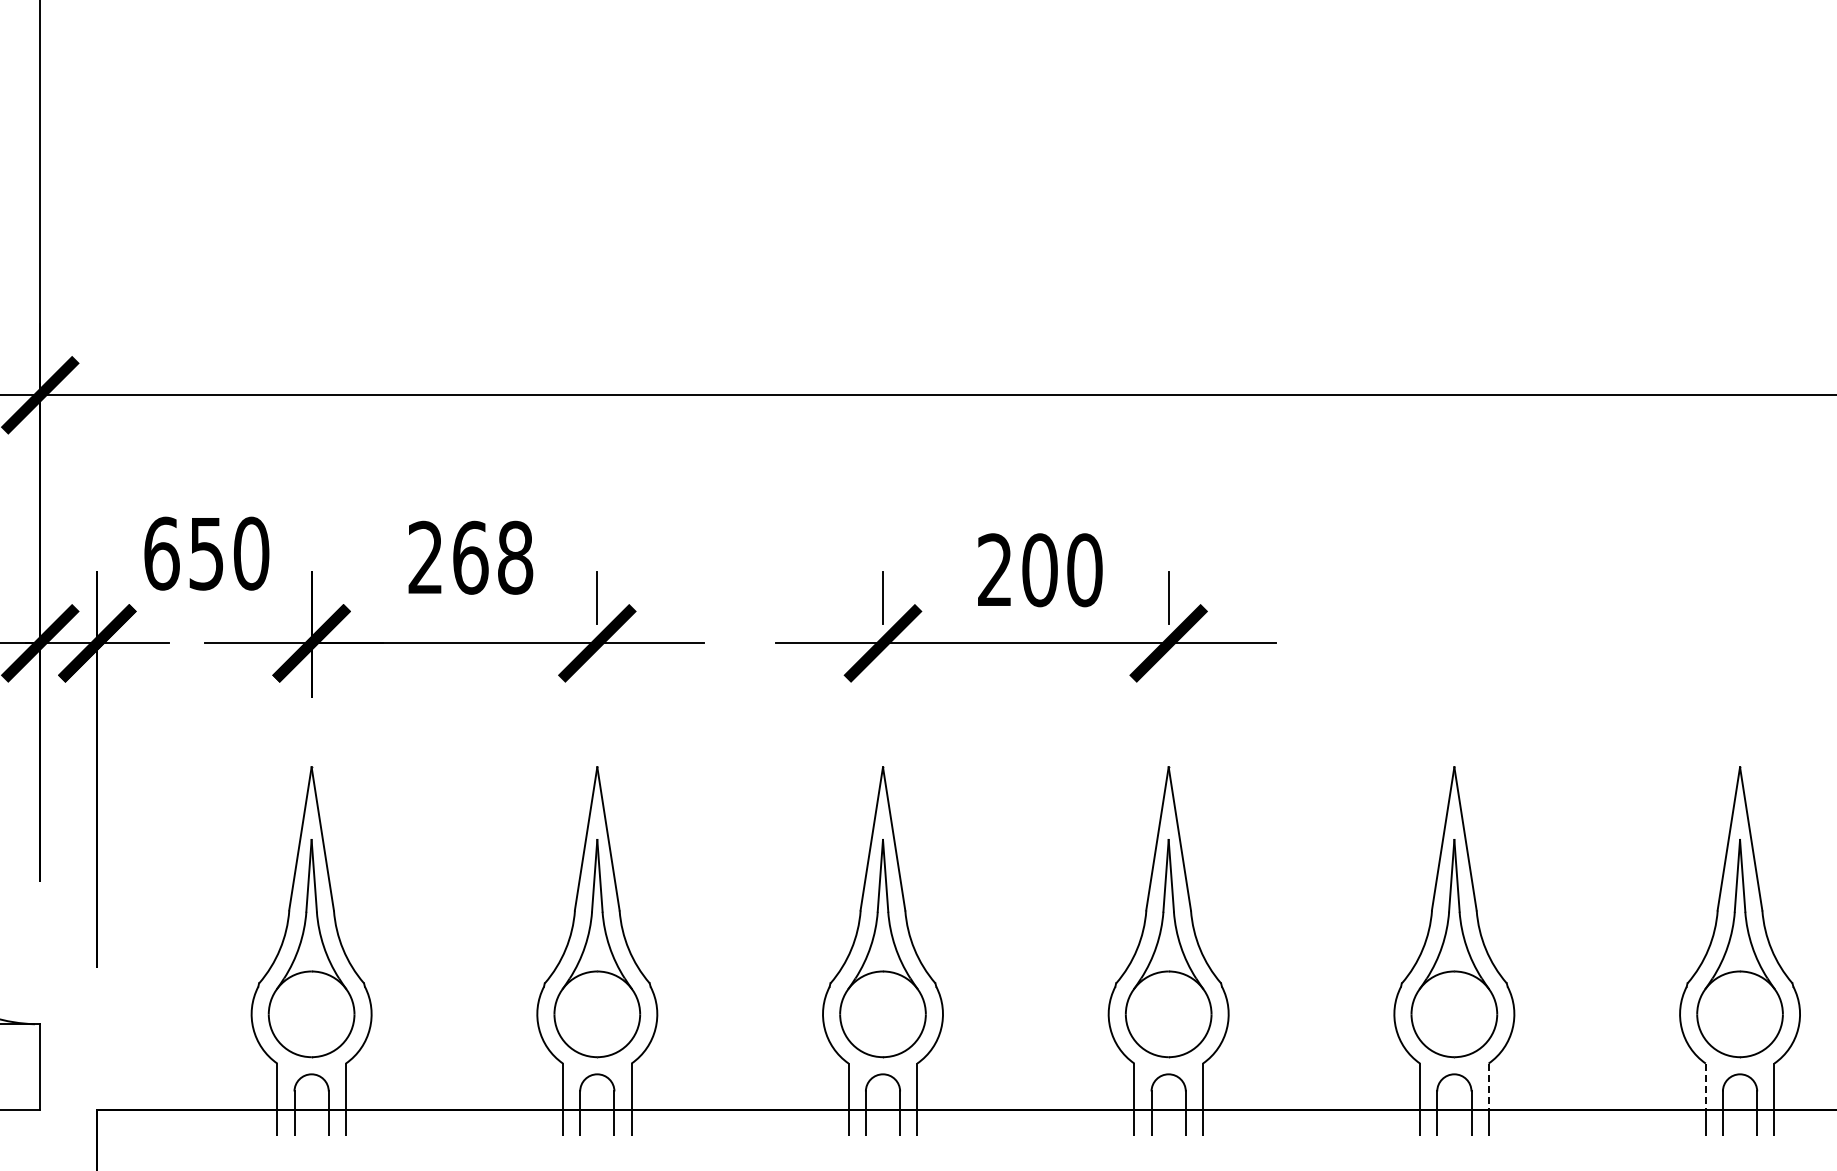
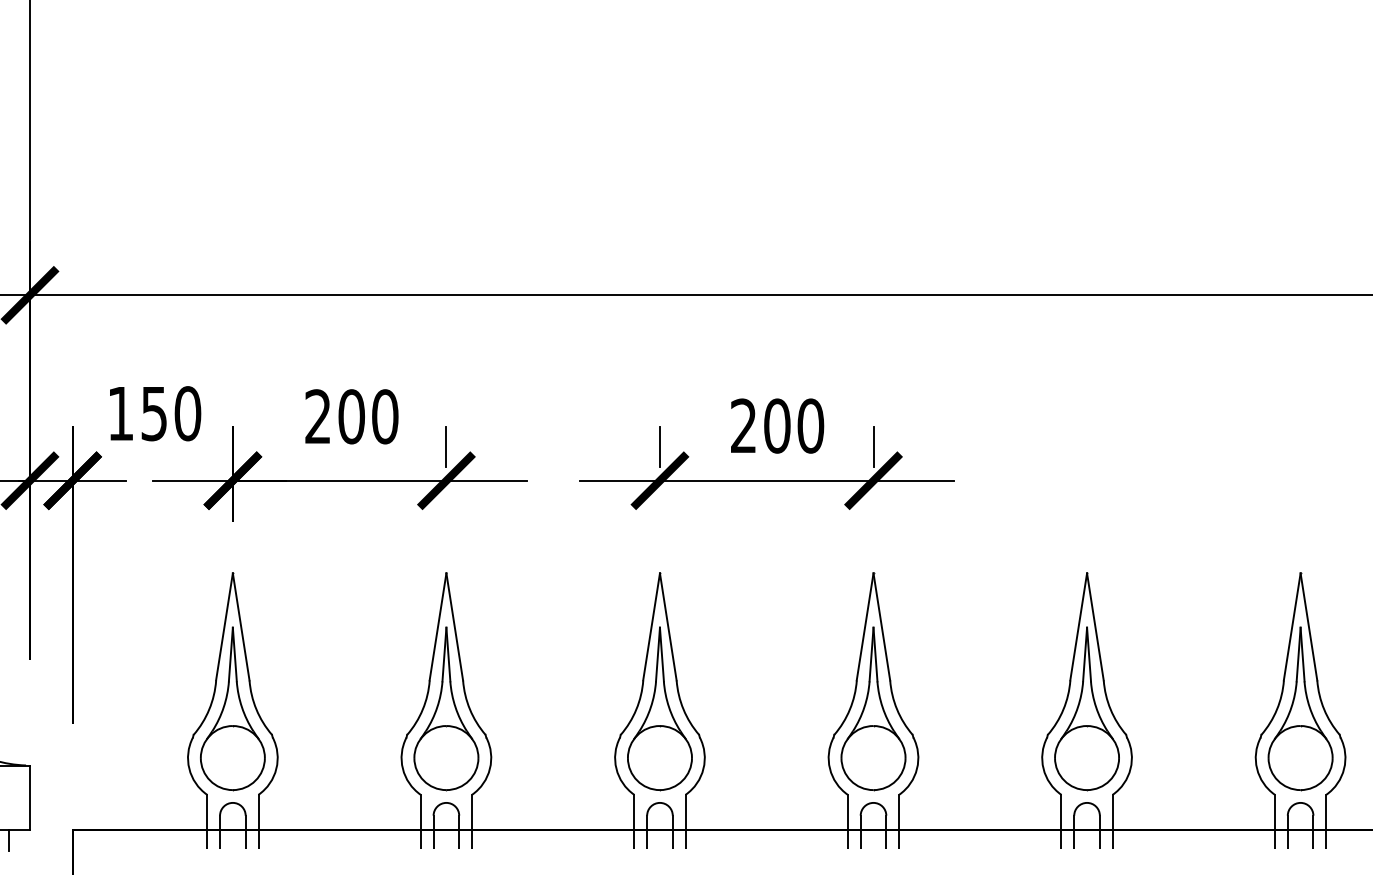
text: (161, 553) -> (120, 413), 650 -> 150
text: (493, 557) -> (368, 416), 268 -> 200
line: (1488, 1087) -> (1112, 812), dashed -> solid
line: (1705, 1087) -> (1274, 812), dashed -> solid
line: (11, 1124) -> (8, 840), added

